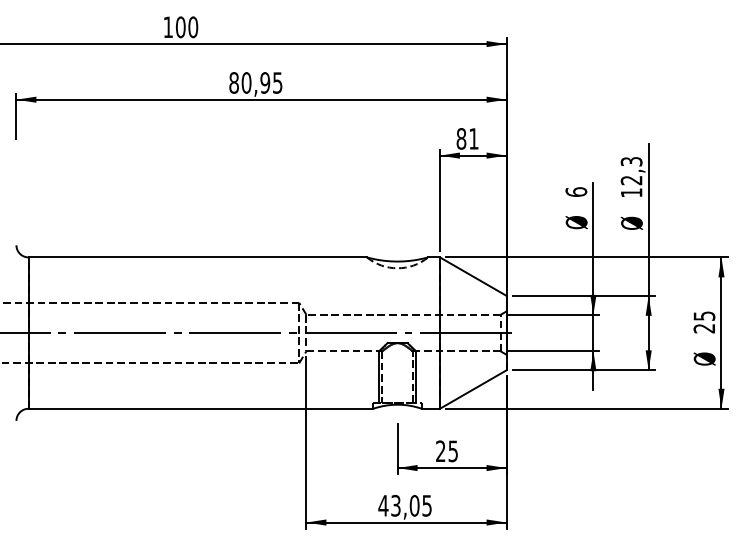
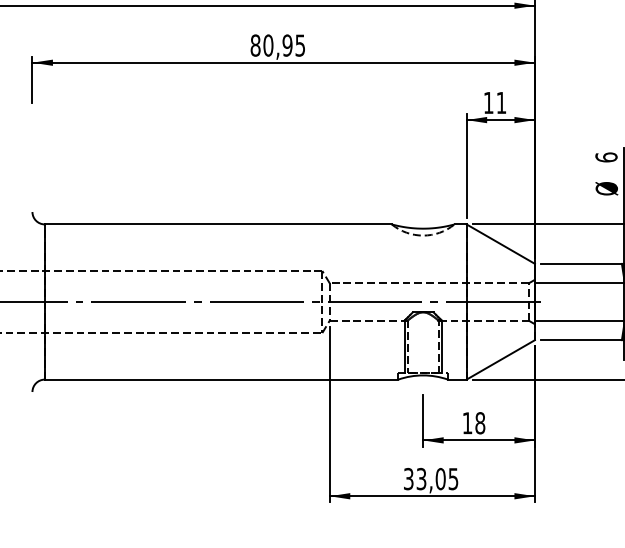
text: (461, 138) -> (488, 102), 81 -> 11
text: (447, 451) -> (474, 423), 25 -> 18
text: (383, 505) -> (408, 478), 43,05 -> 33,05

